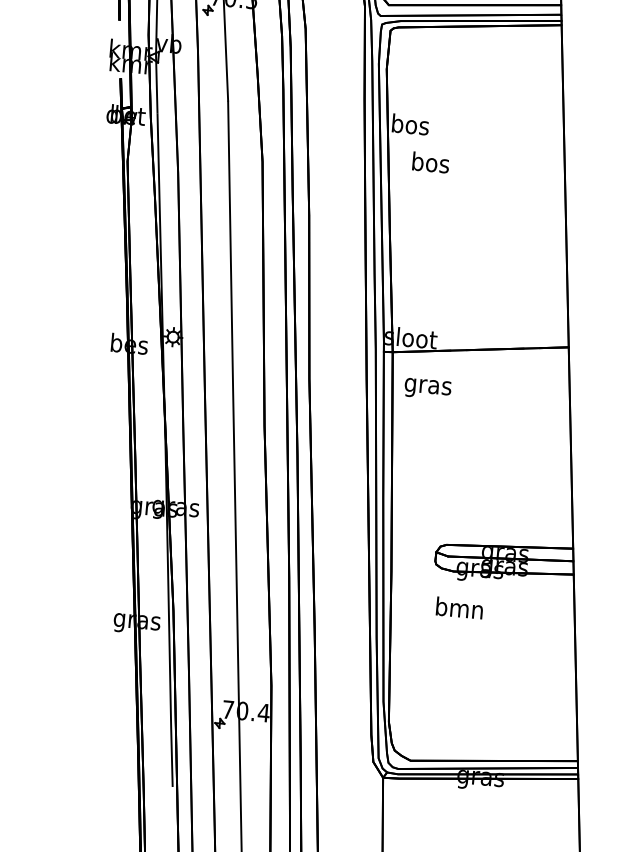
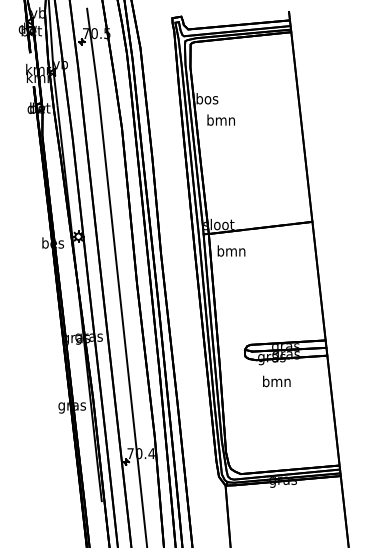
text: (429, 161) -> (220, 119), bos -> bmn
text: (428, 386) -> (231, 252), gras -> bmn
text: (459, 608) -> (276, 381), moved

